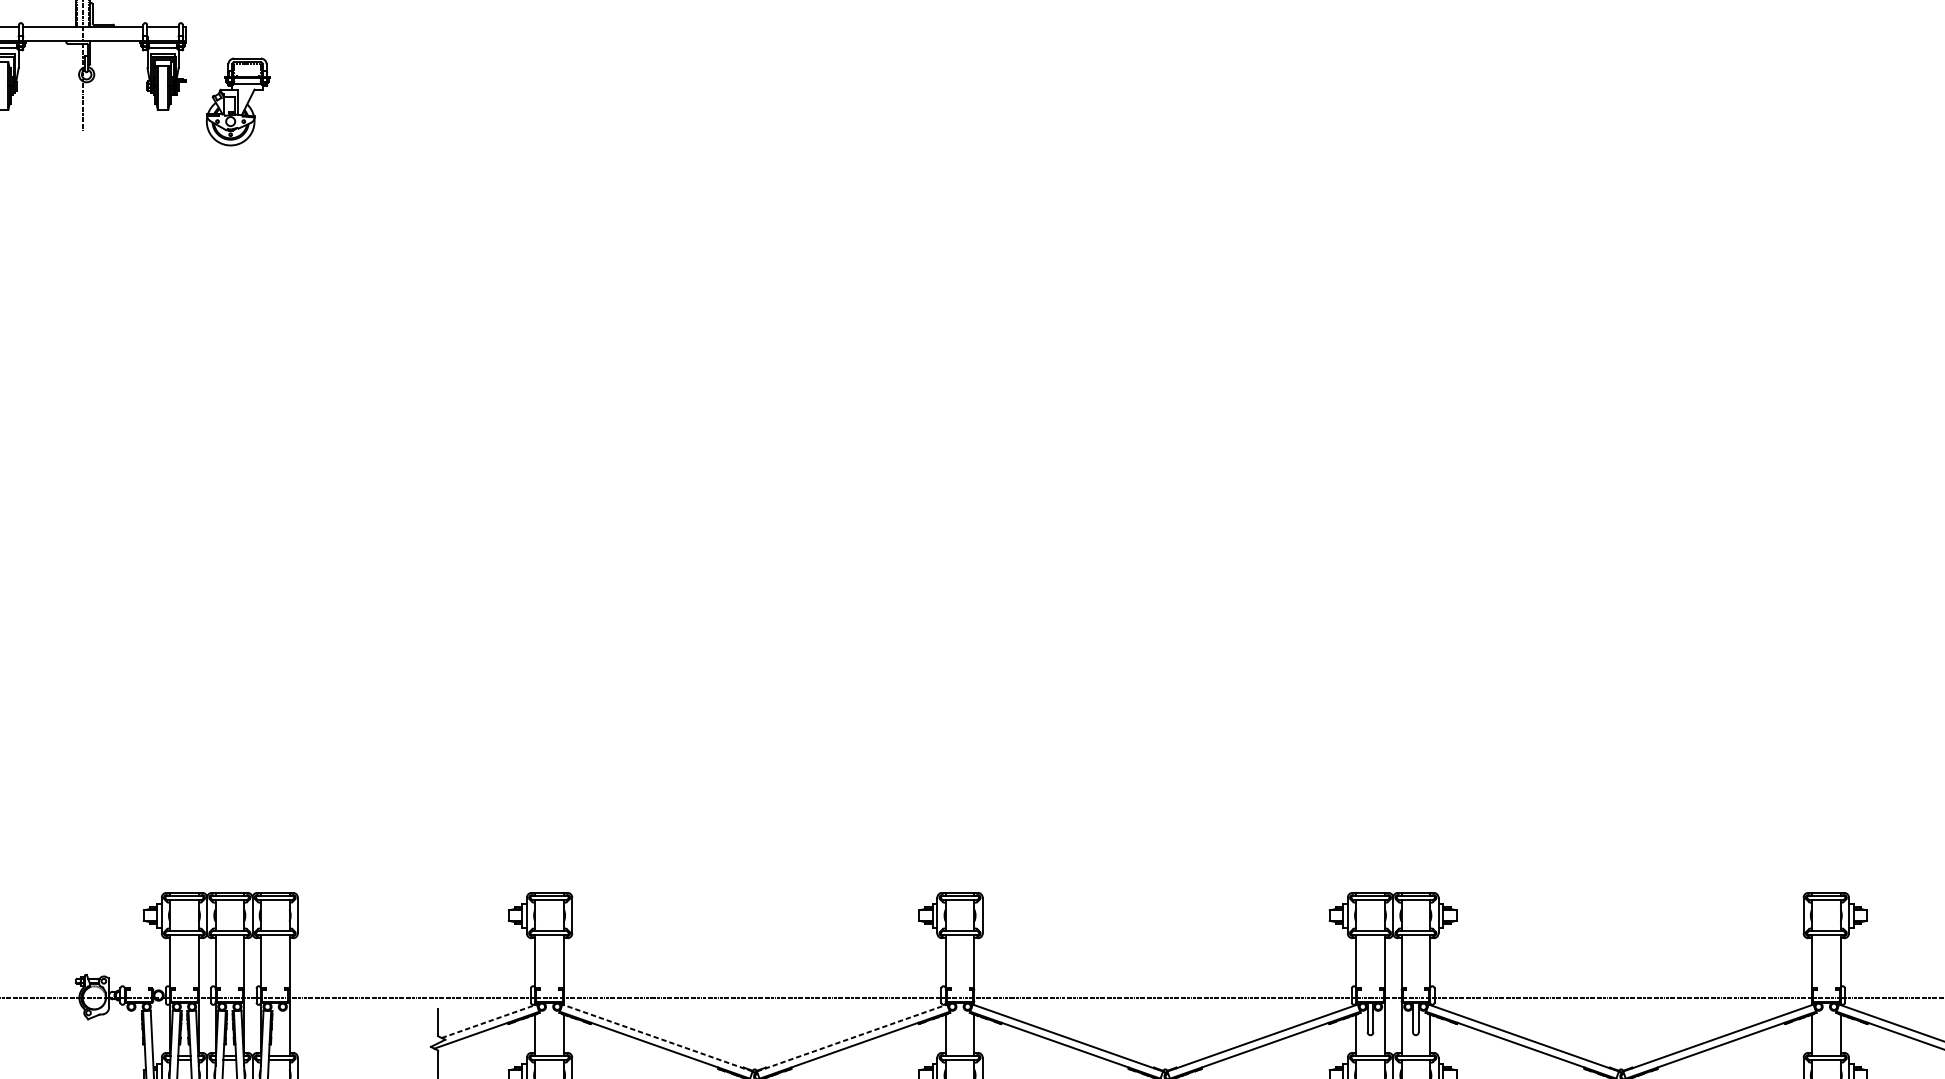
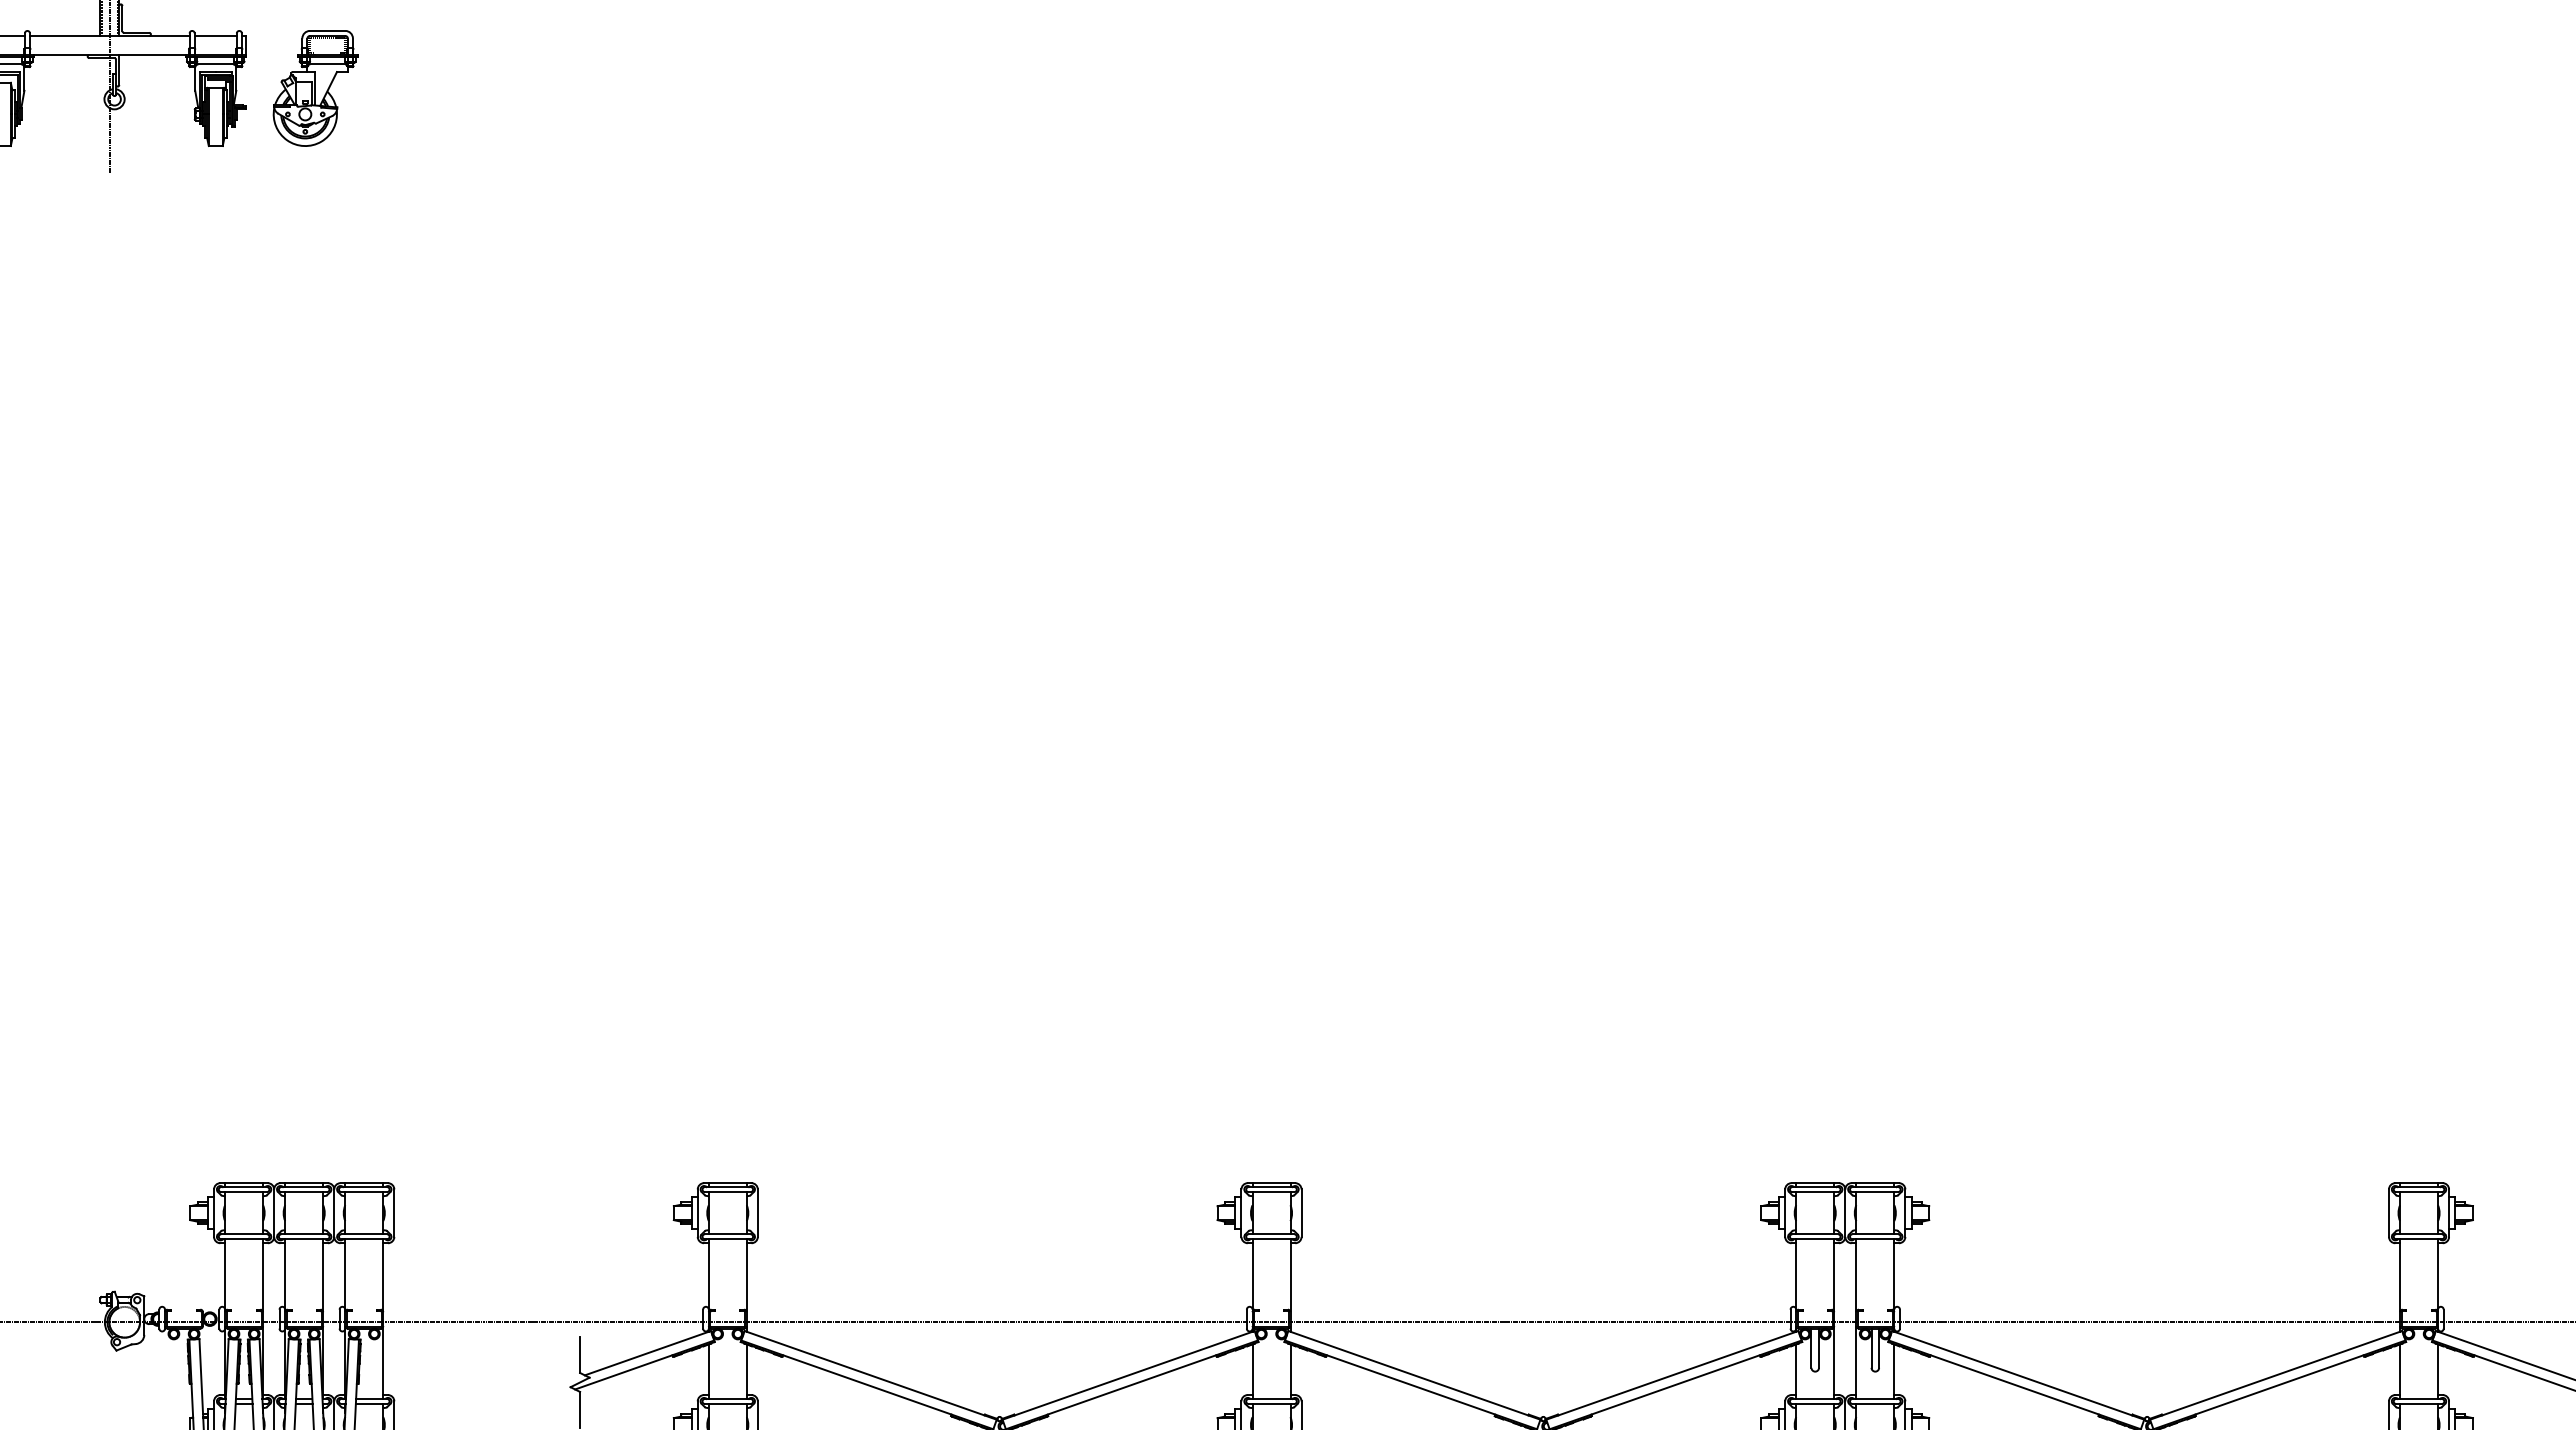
part: (238, 102) -> (315, 88), moved
line: (488, 1021) -> (647, 1353), dashed -> solid
line: (657, 1038) -> (870, 1375), dashed -> solid
line: (852, 1038) -> (1128, 1375), dashed -> solid

